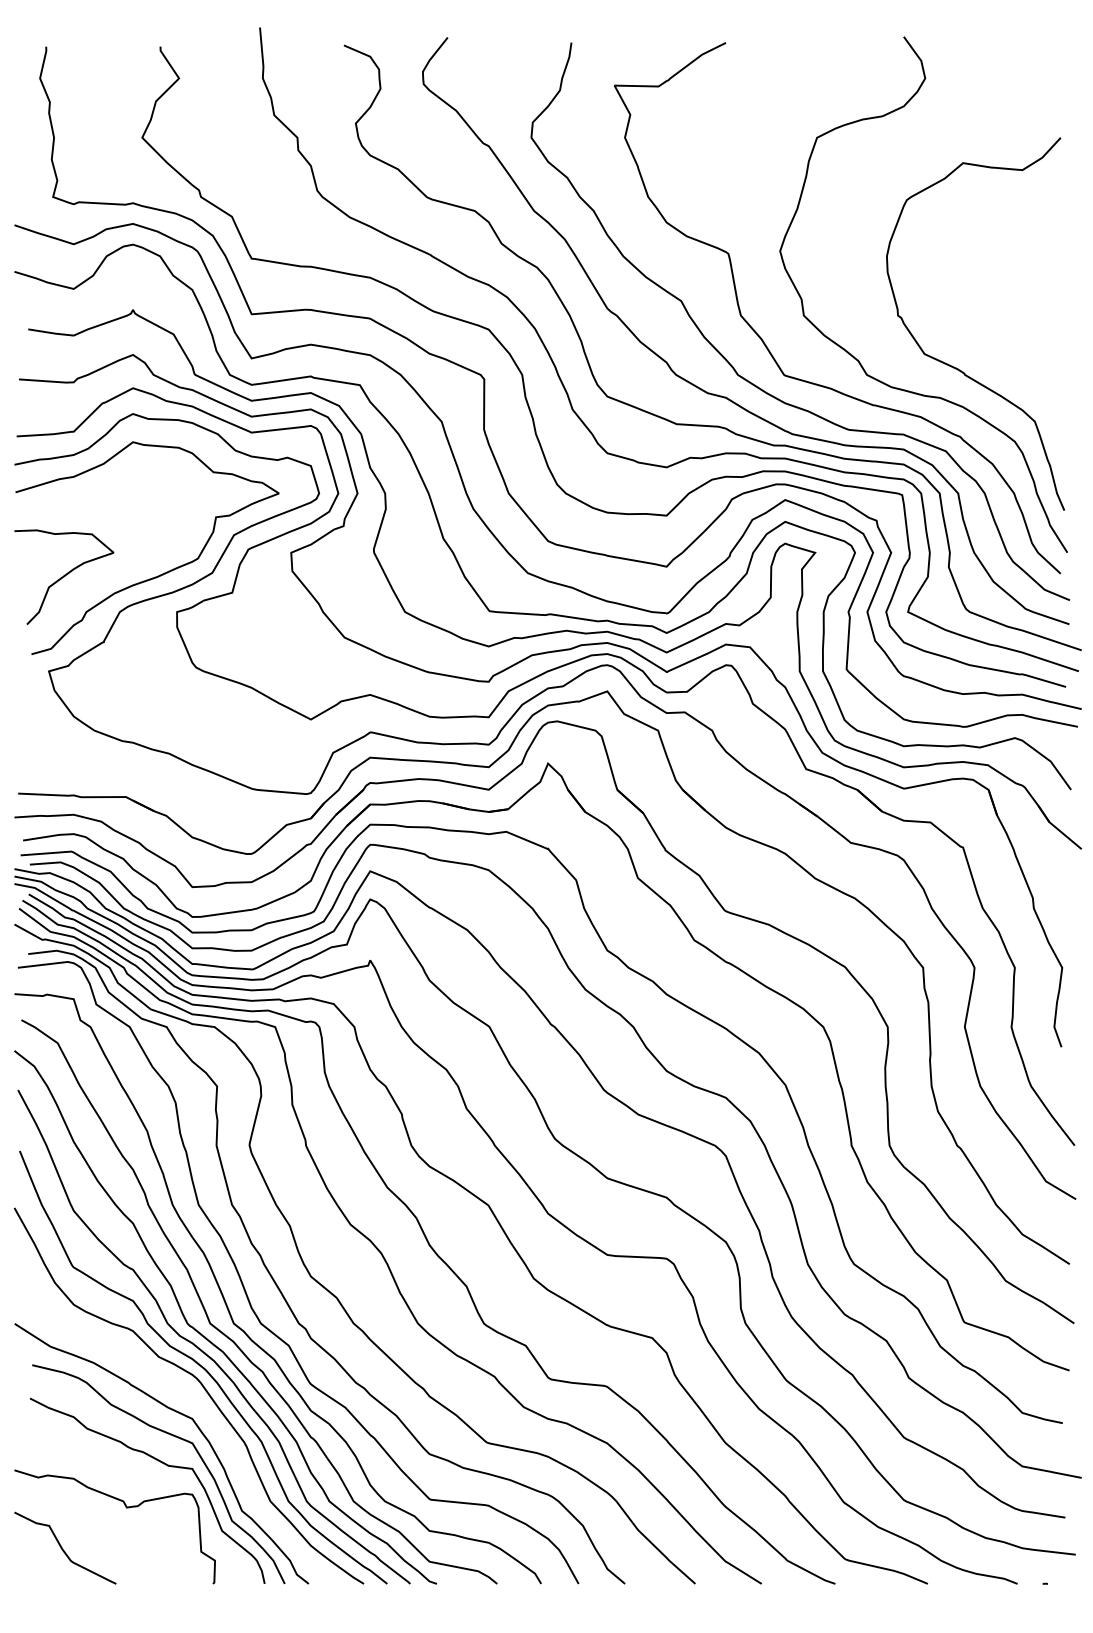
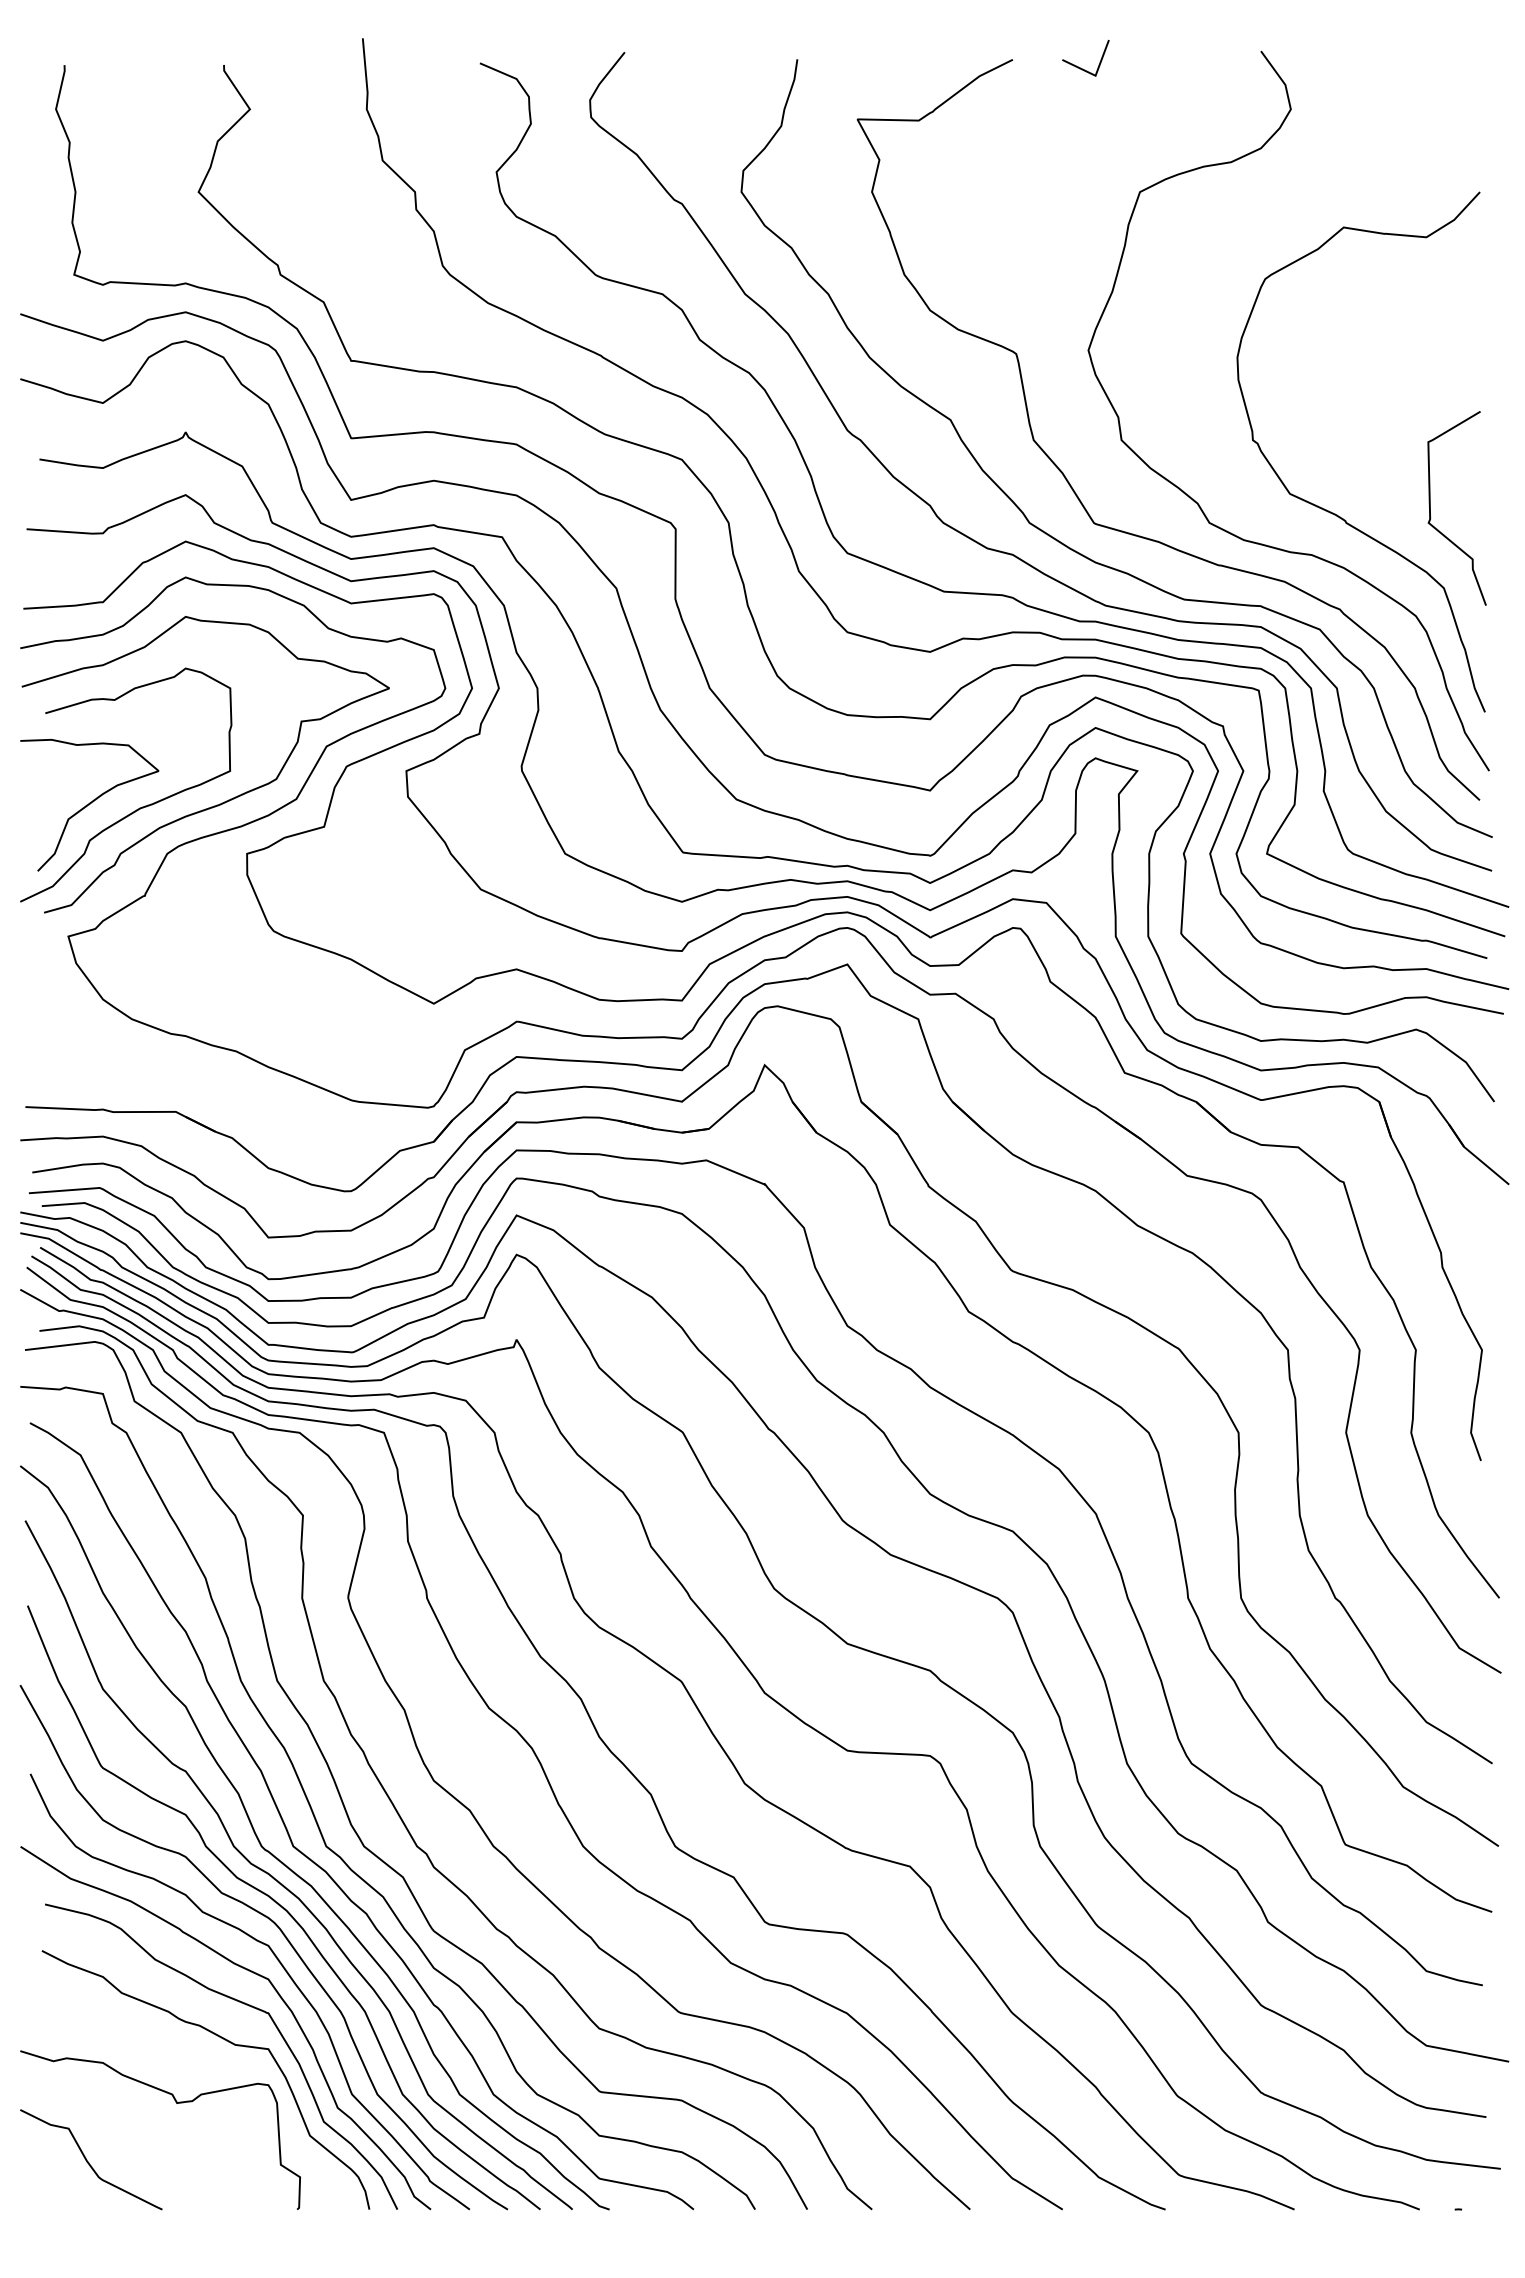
line: (774, 48) -> (1080, 67), added
curve: (1025, 364) -> (1430, 508), added
curve: (99, 578) -> (139, 807), added
curve: (201, 1409) -> (281, 1966), added

